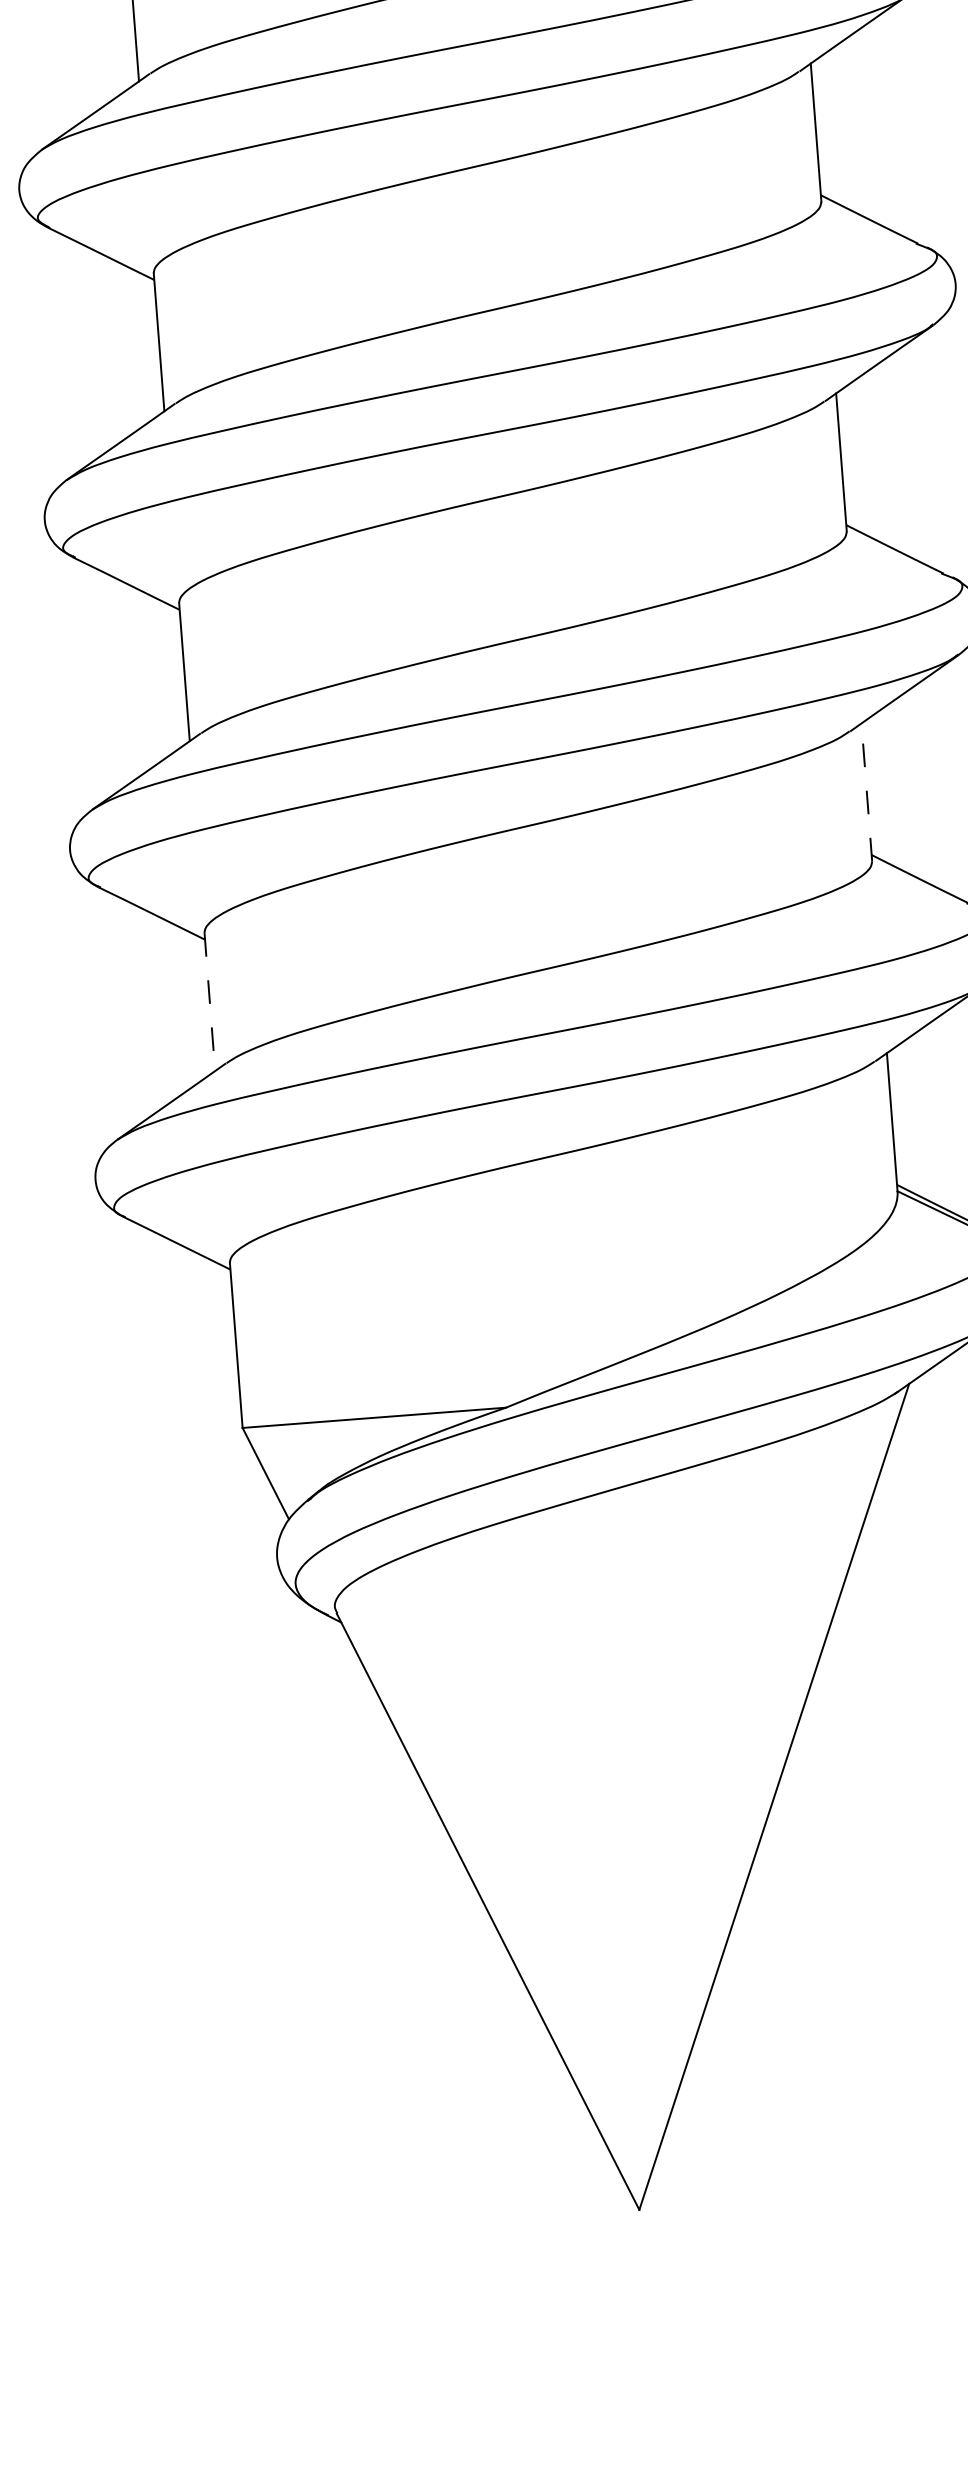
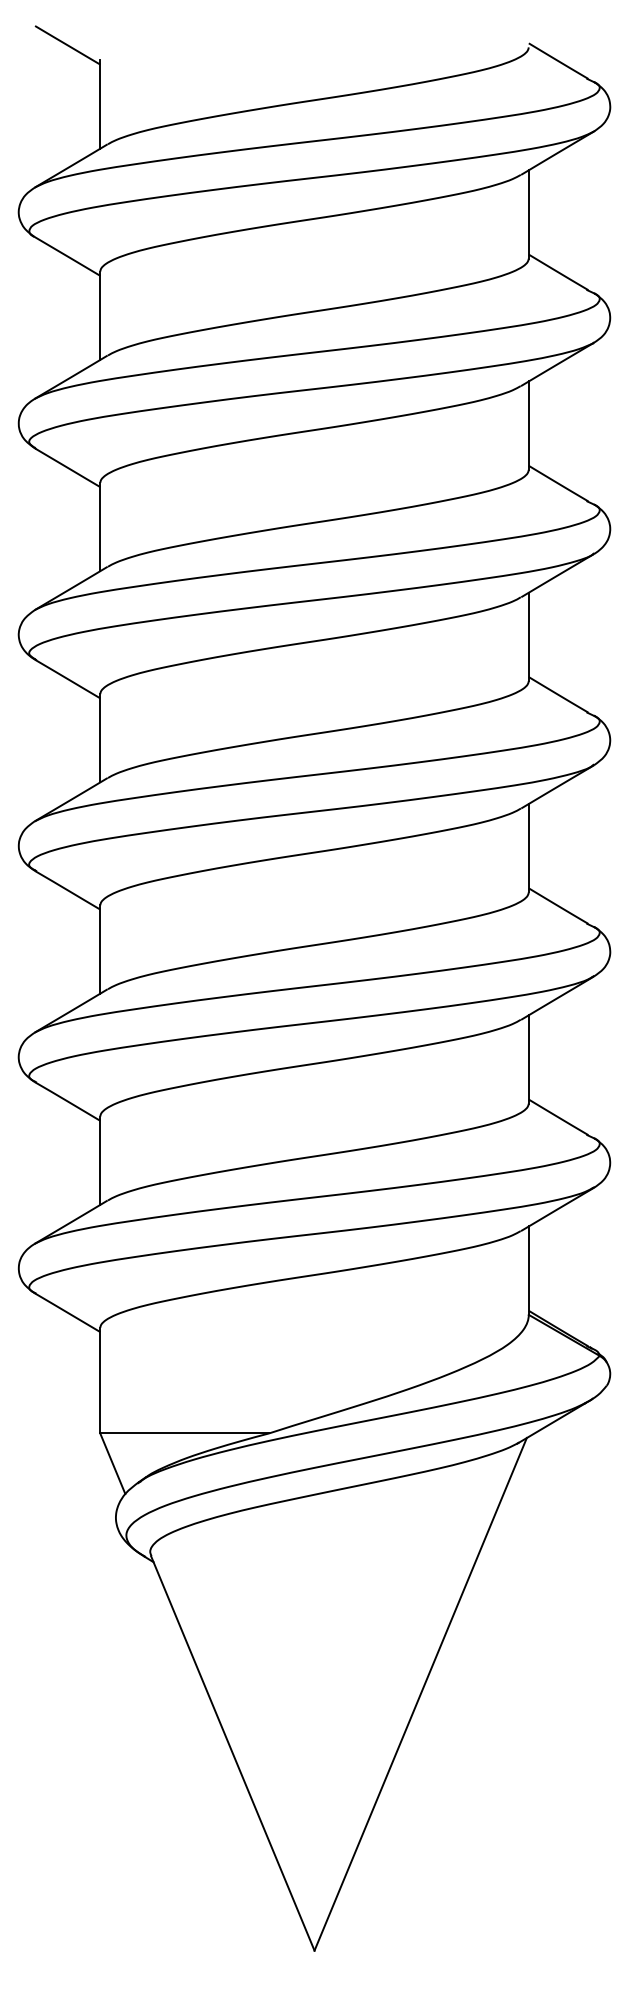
line: (866, 790) -> (528, 1058), dashed -> solid
line: (210, 1003) -> (100, 1161), dashed -> solid

